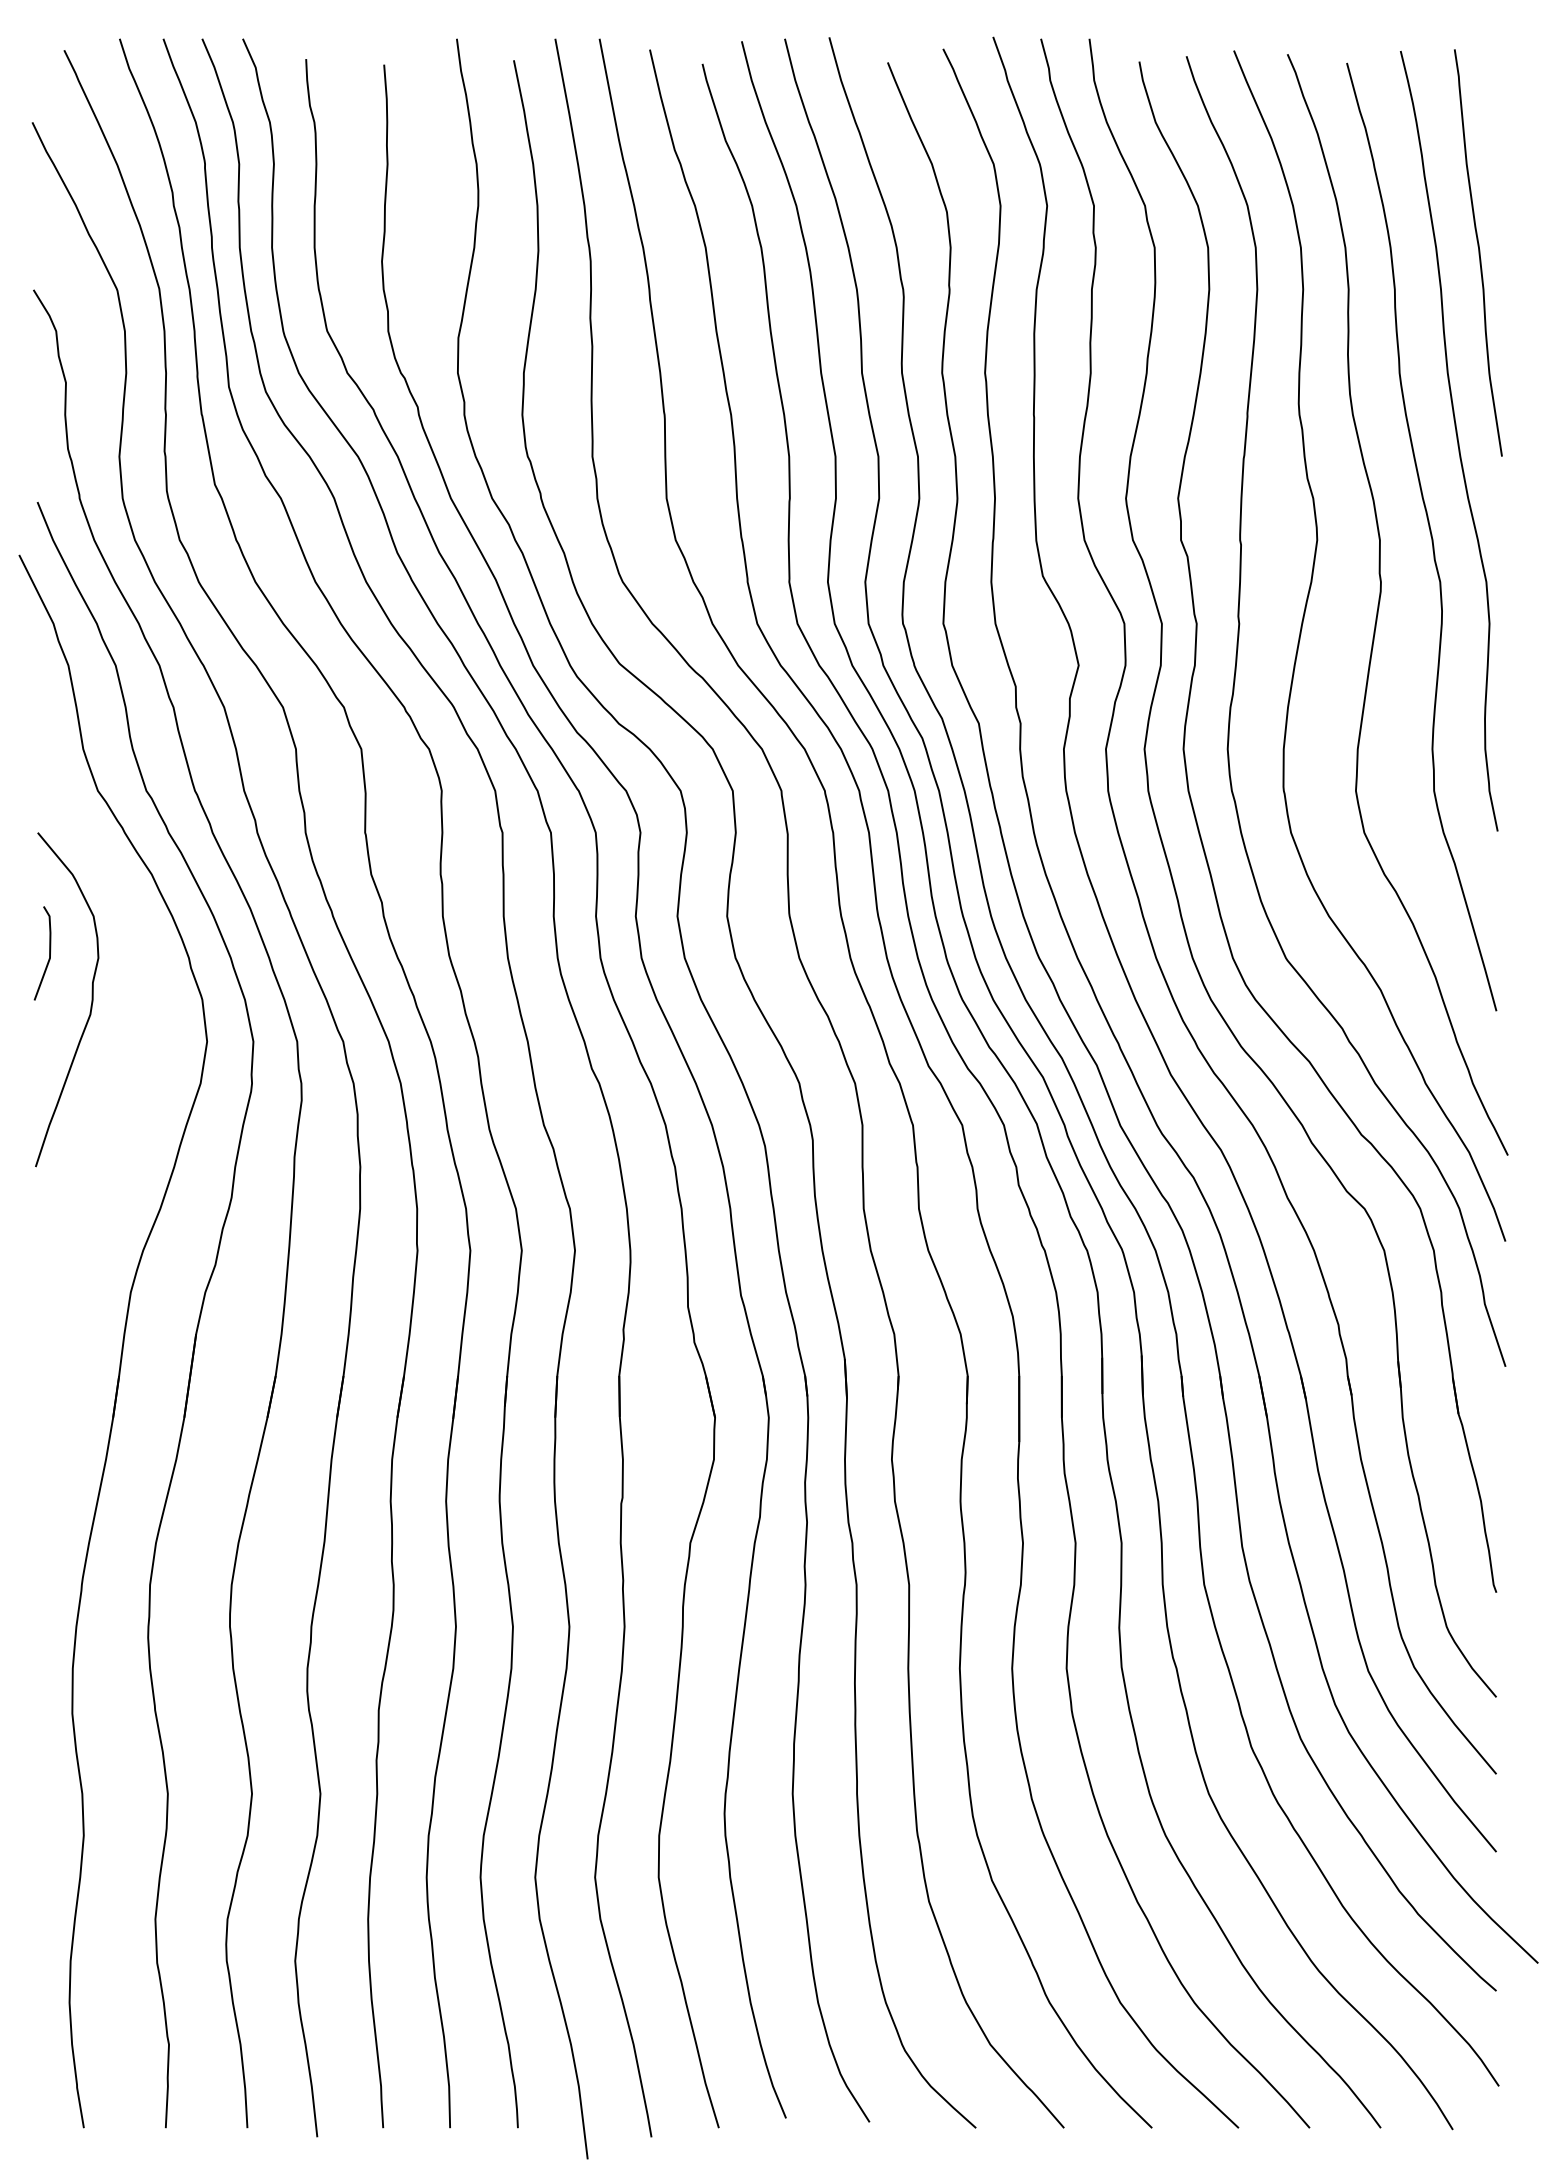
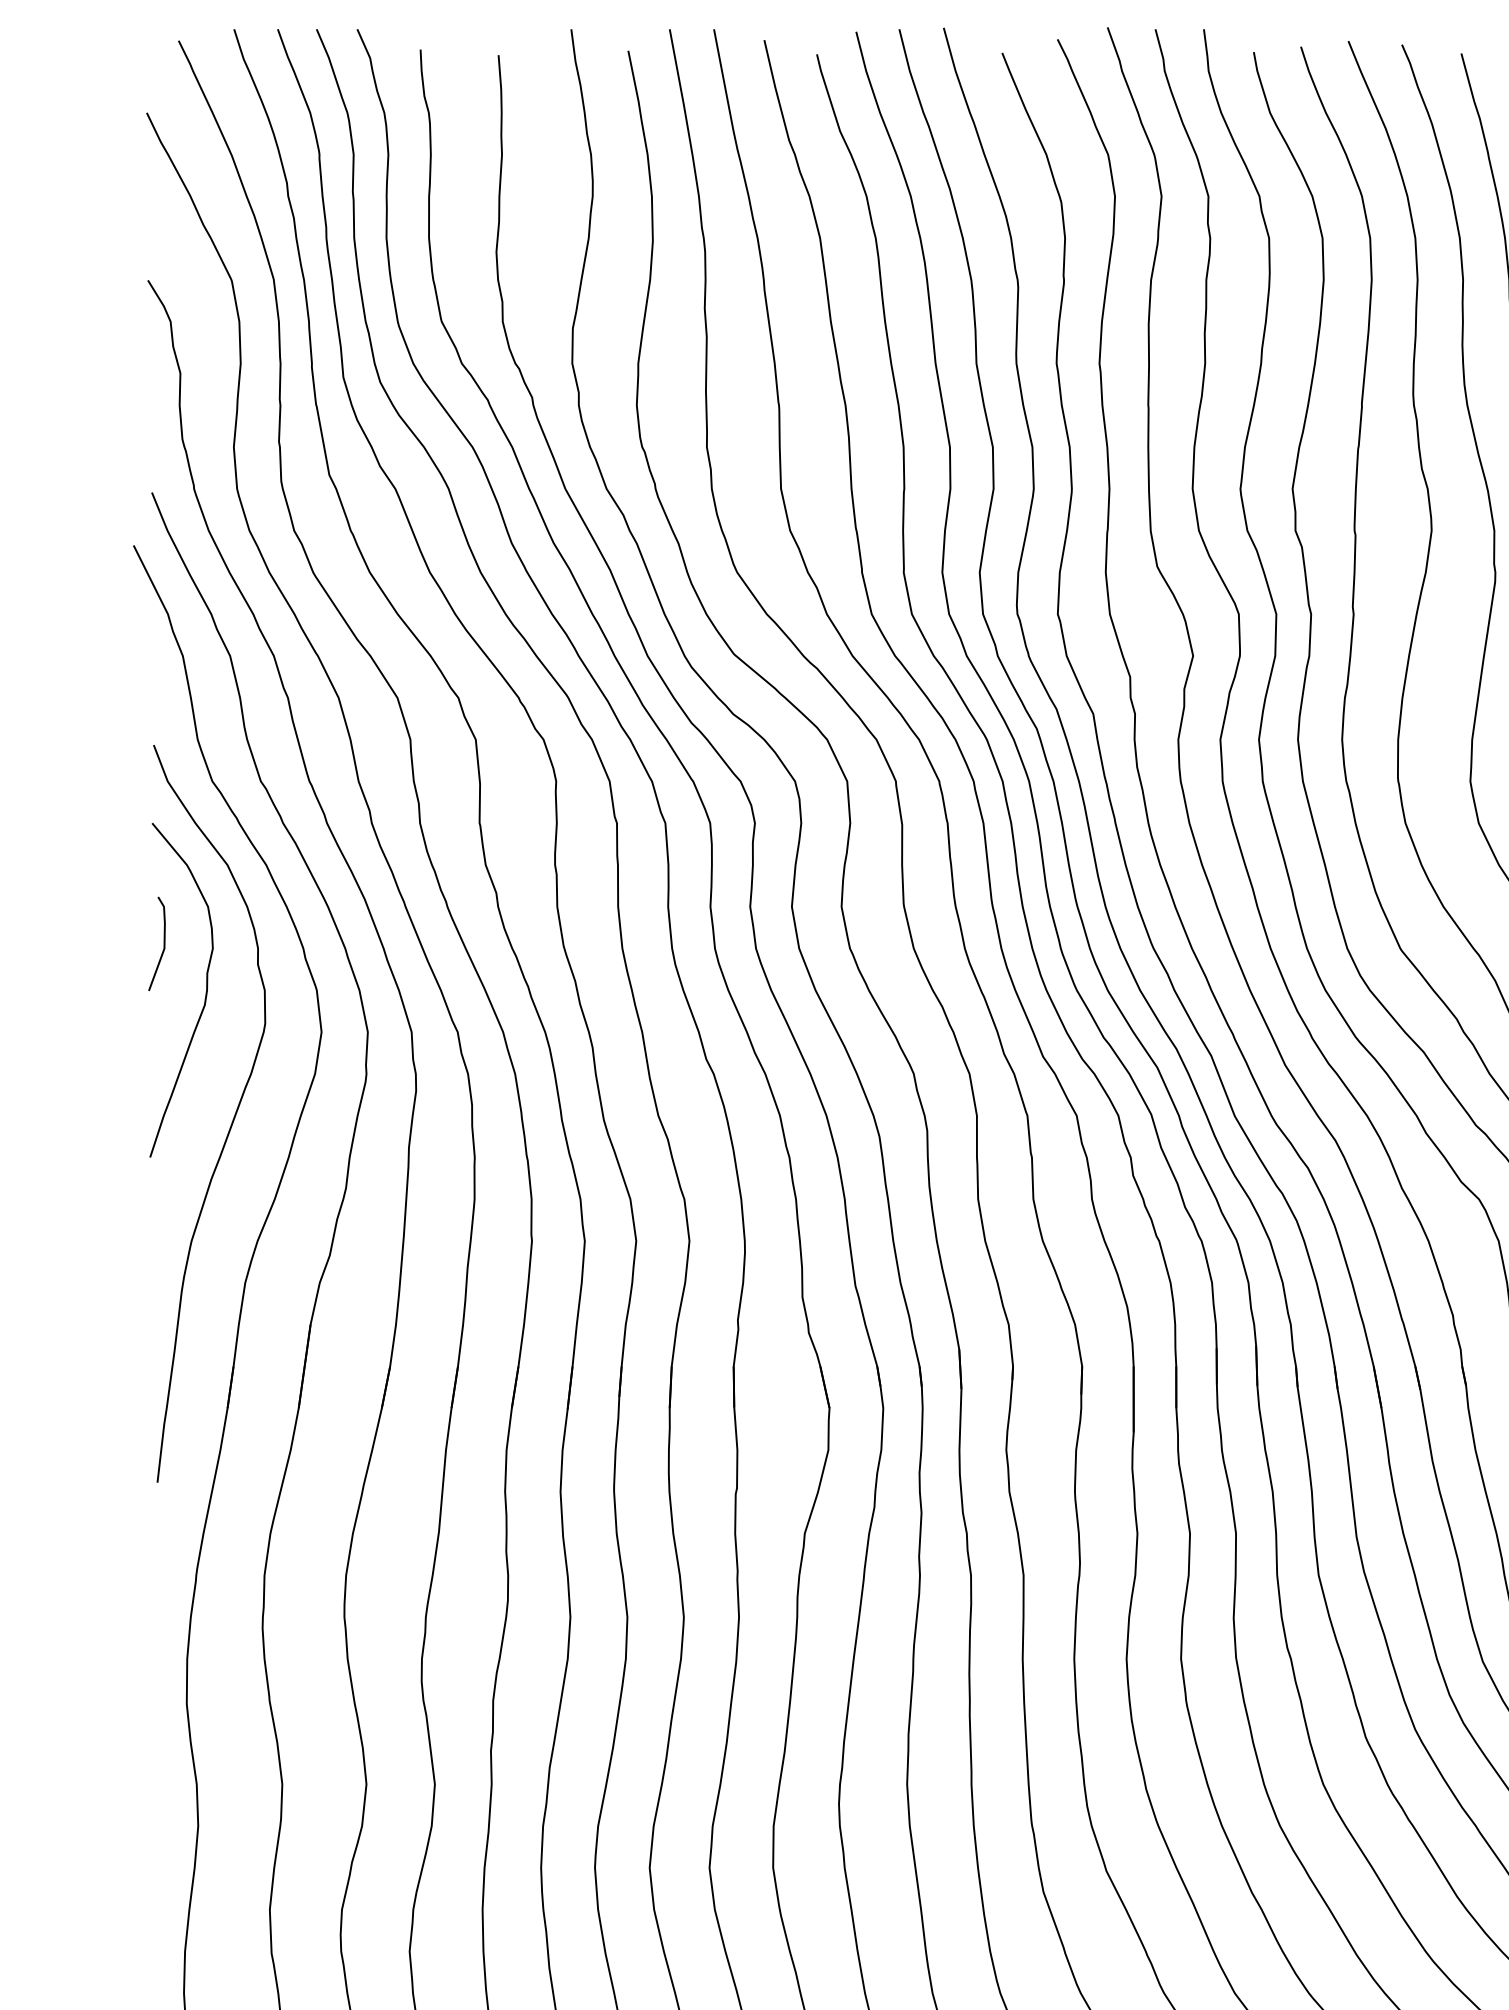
curve: (117, 1130) -> (231, 1120), added

